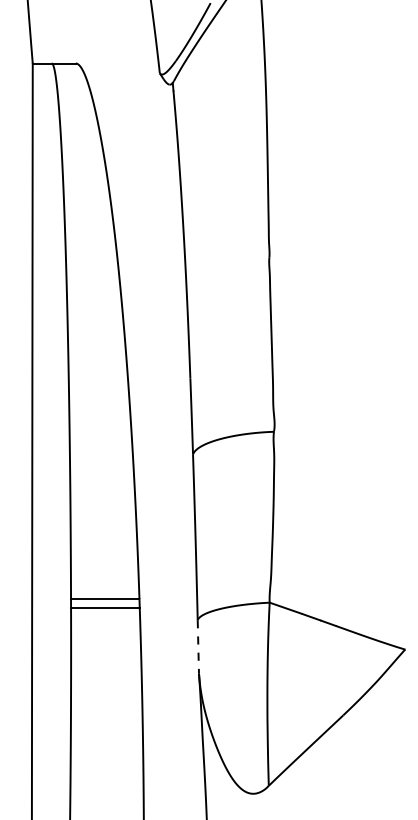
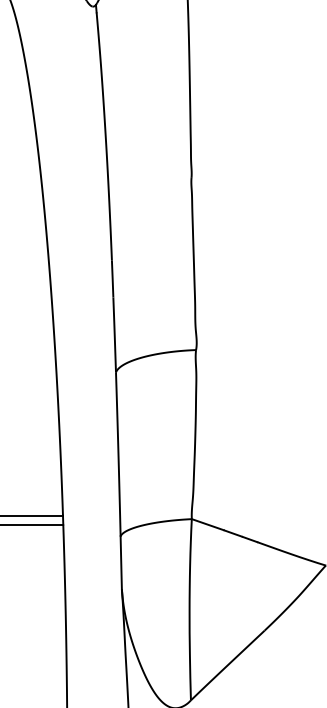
line: (198, 646) -> (121, 562), dashed -> solid

